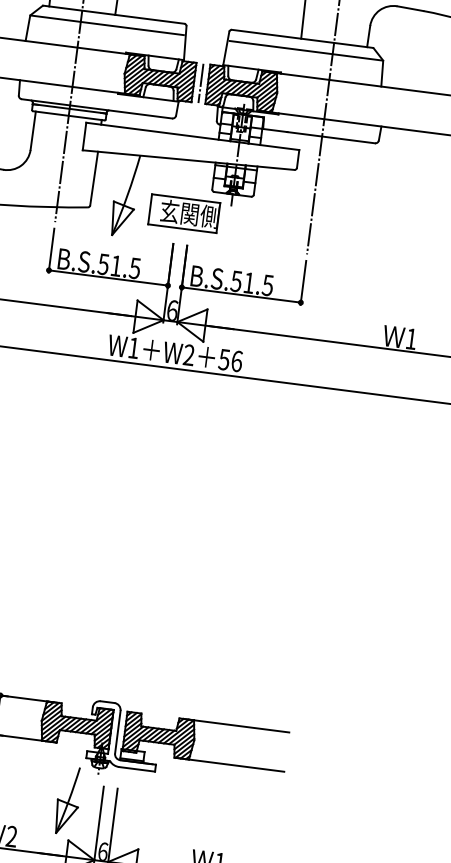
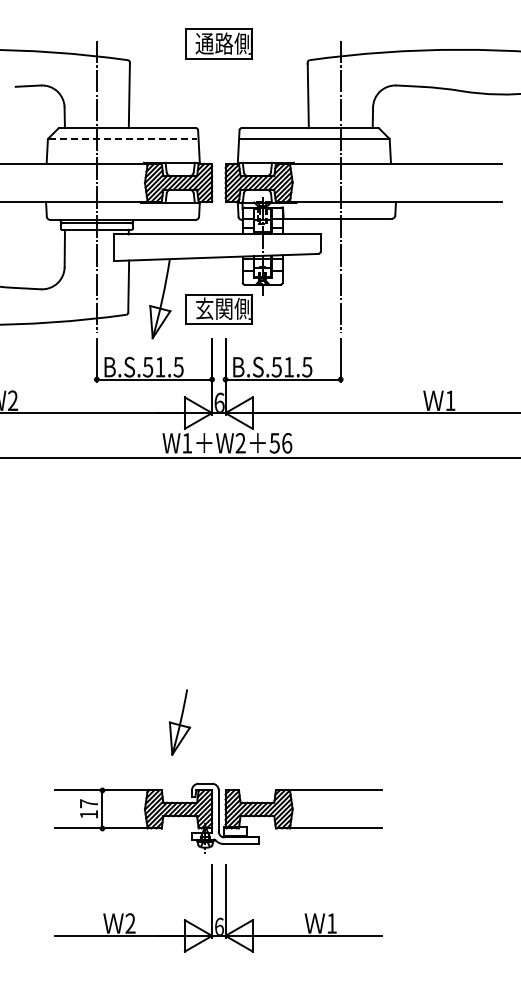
line: (107, 25) -> (122, 139), solid -> dashed
line: (200, 82) -> (218, 182), removed
part: (67, 800) -> (179, 722), moved

